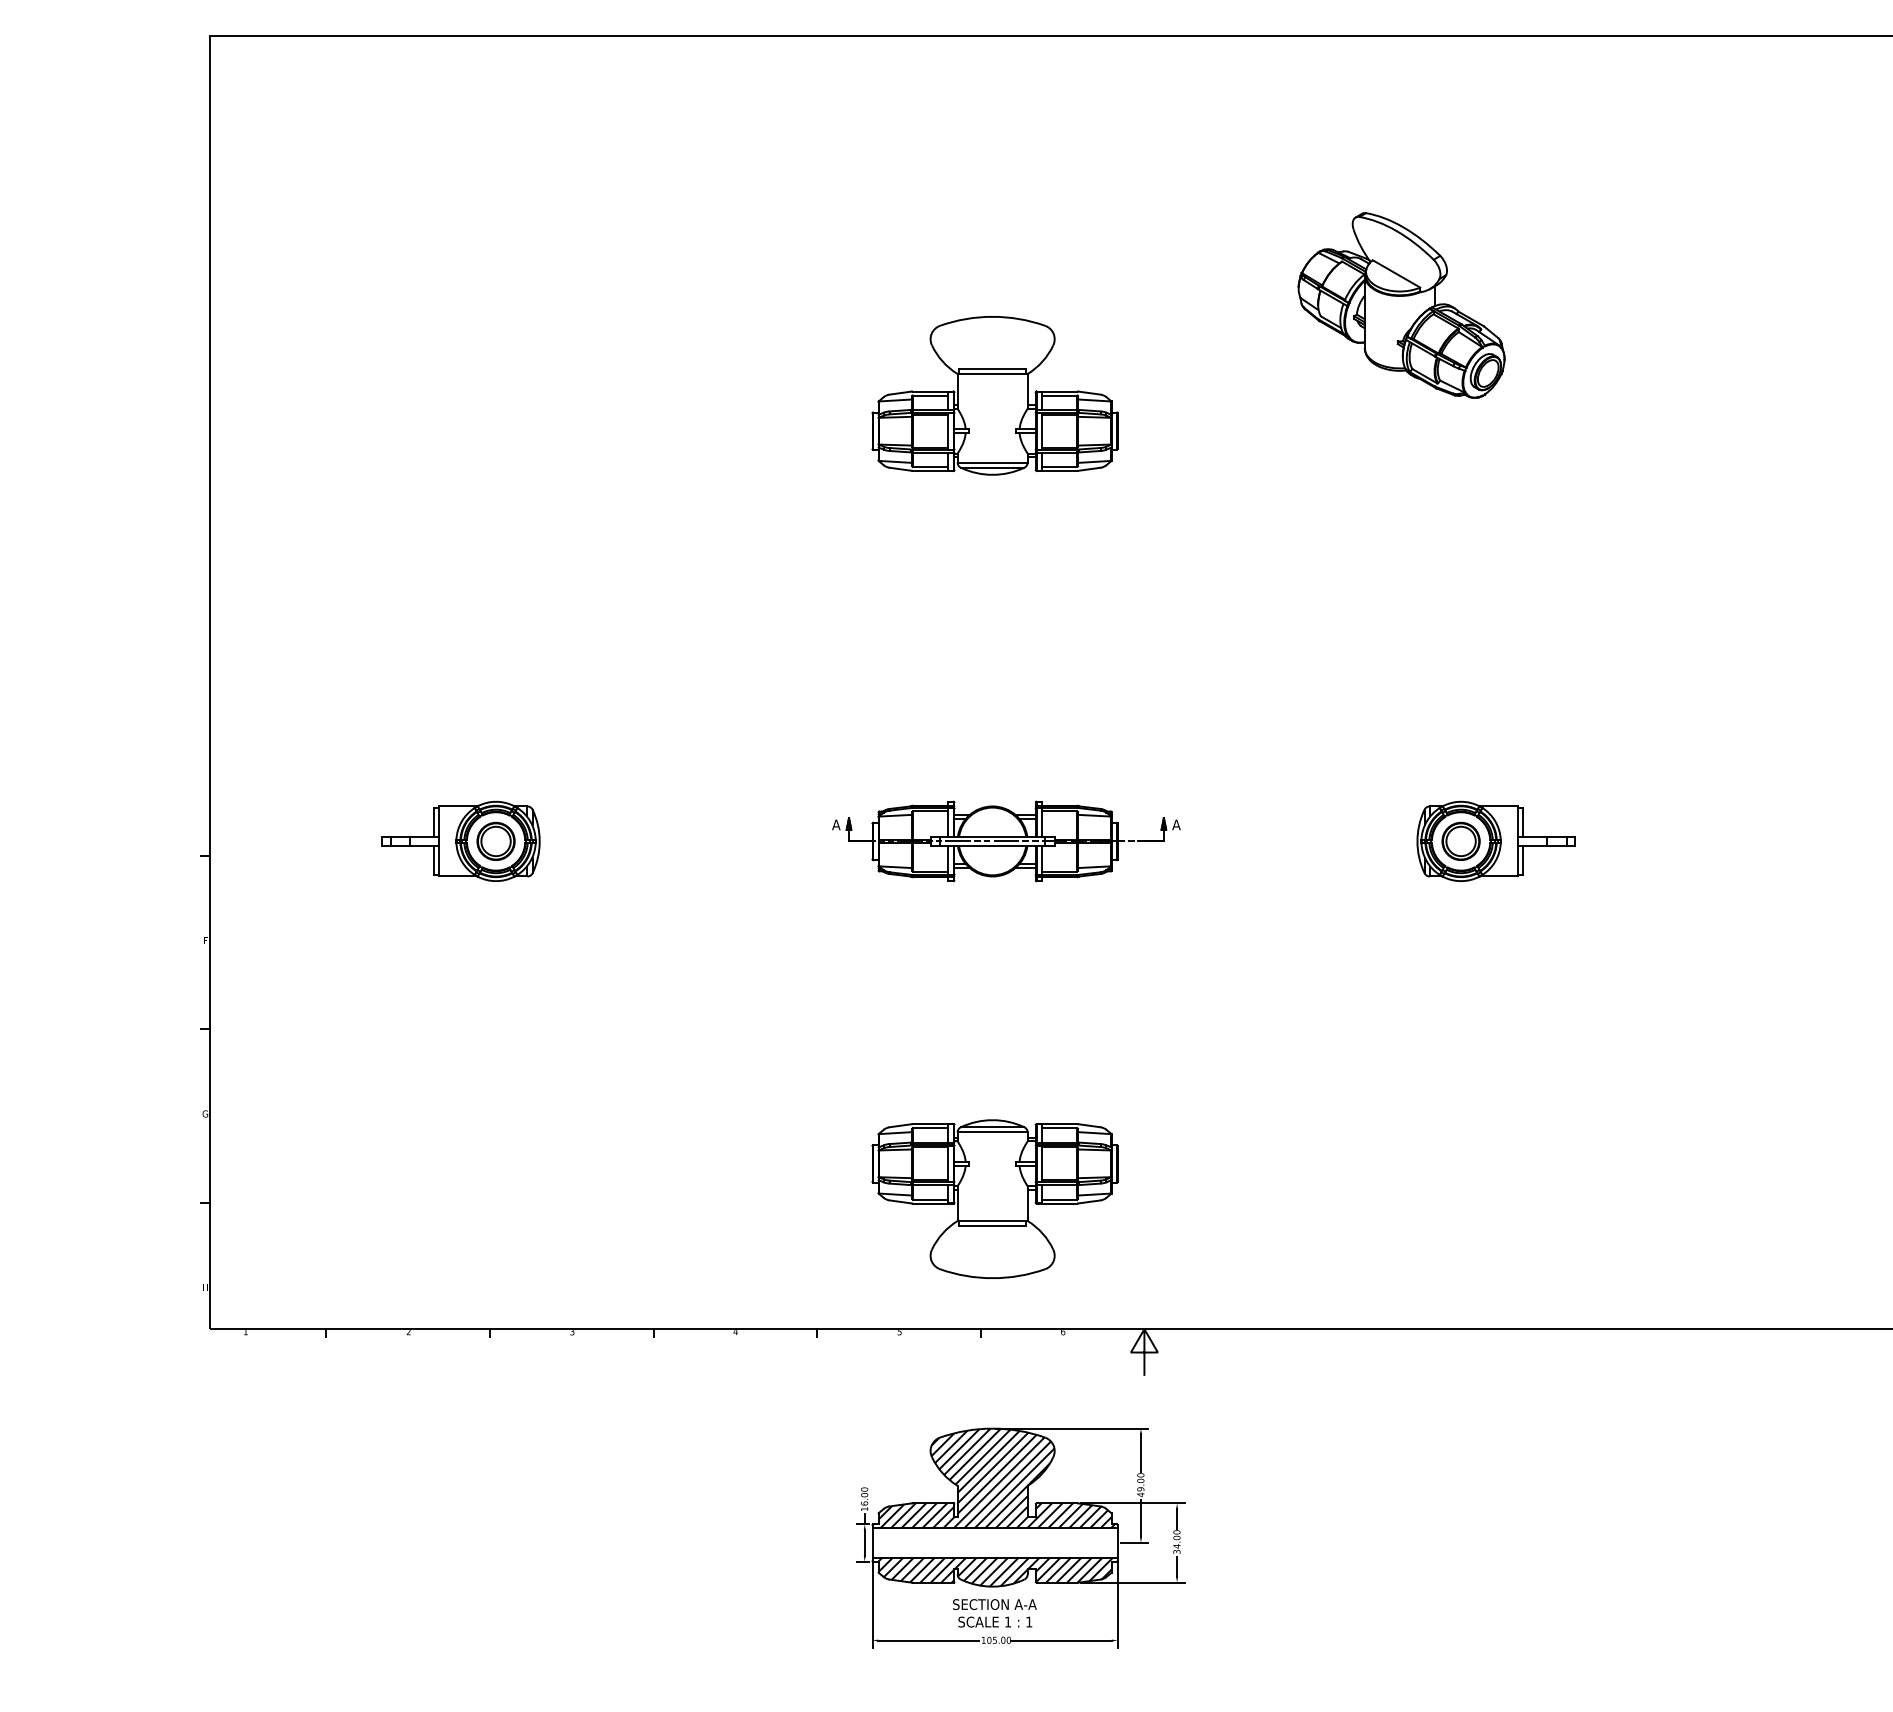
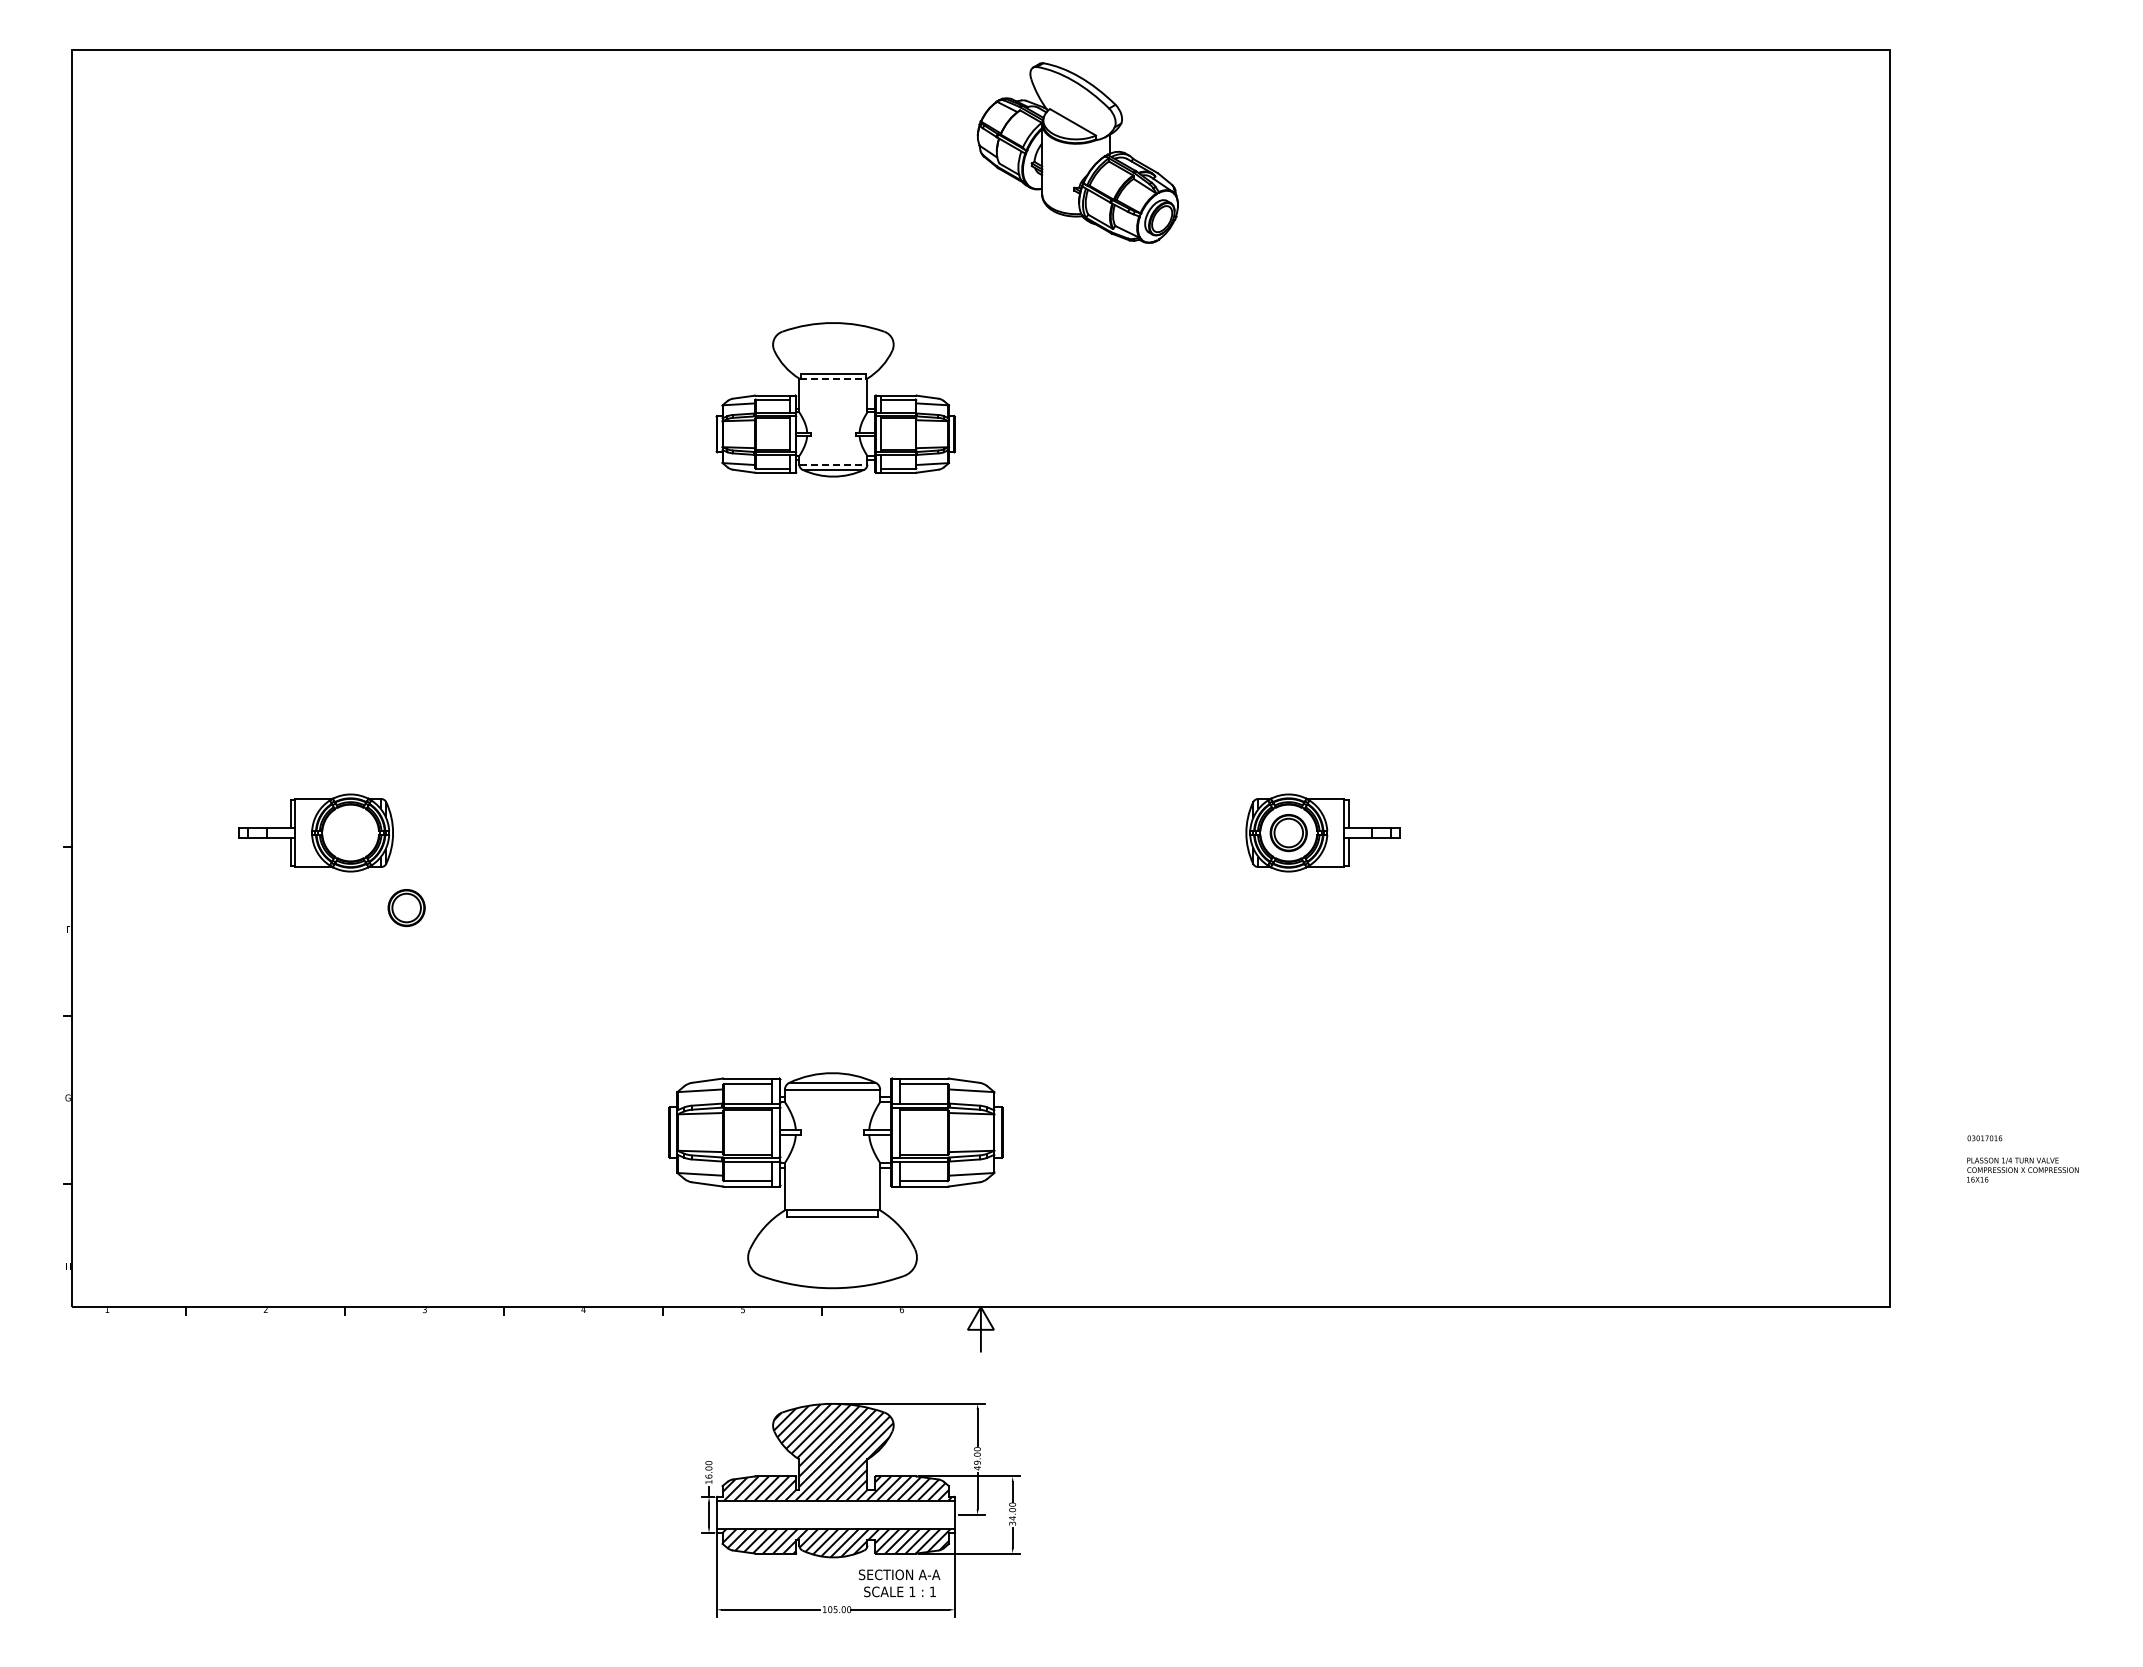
part: (1401, 304) -> (1077, 152), moved
line: (992, 373) -> (833, 378), solid -> dashed
line: (992, 462) -> (833, 464), solid -> dashed
part: (1006, 840) -> (846, 832), removed
part: (495, 841) -> (406, 908), moved
part: (994, 1198) -> (835, 1180), size x1.4
text: (994, 1613) -> (899, 1583), moved

